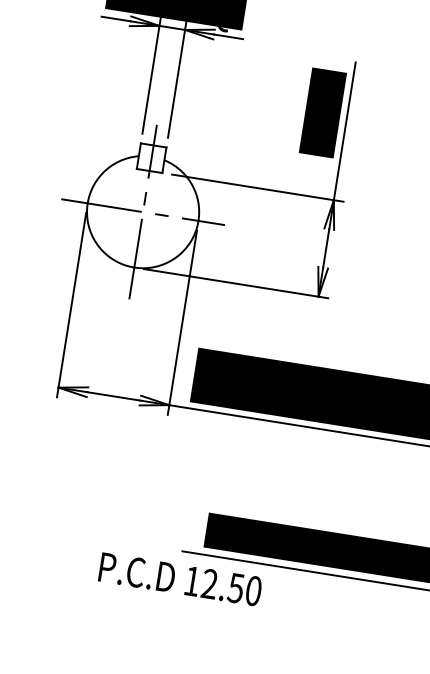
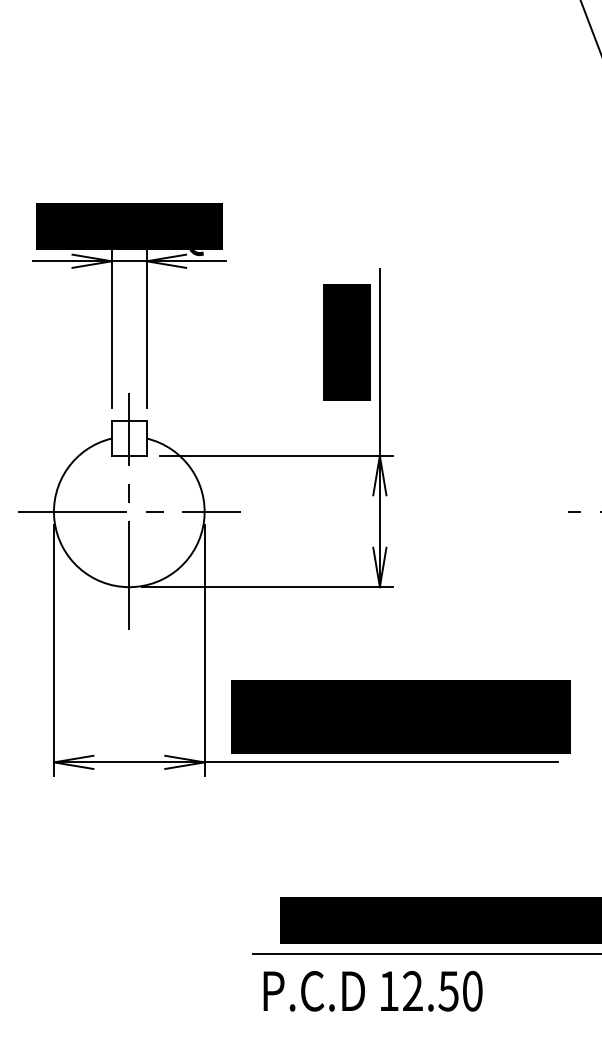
text: (180, 579) -> (372, 991), moved

